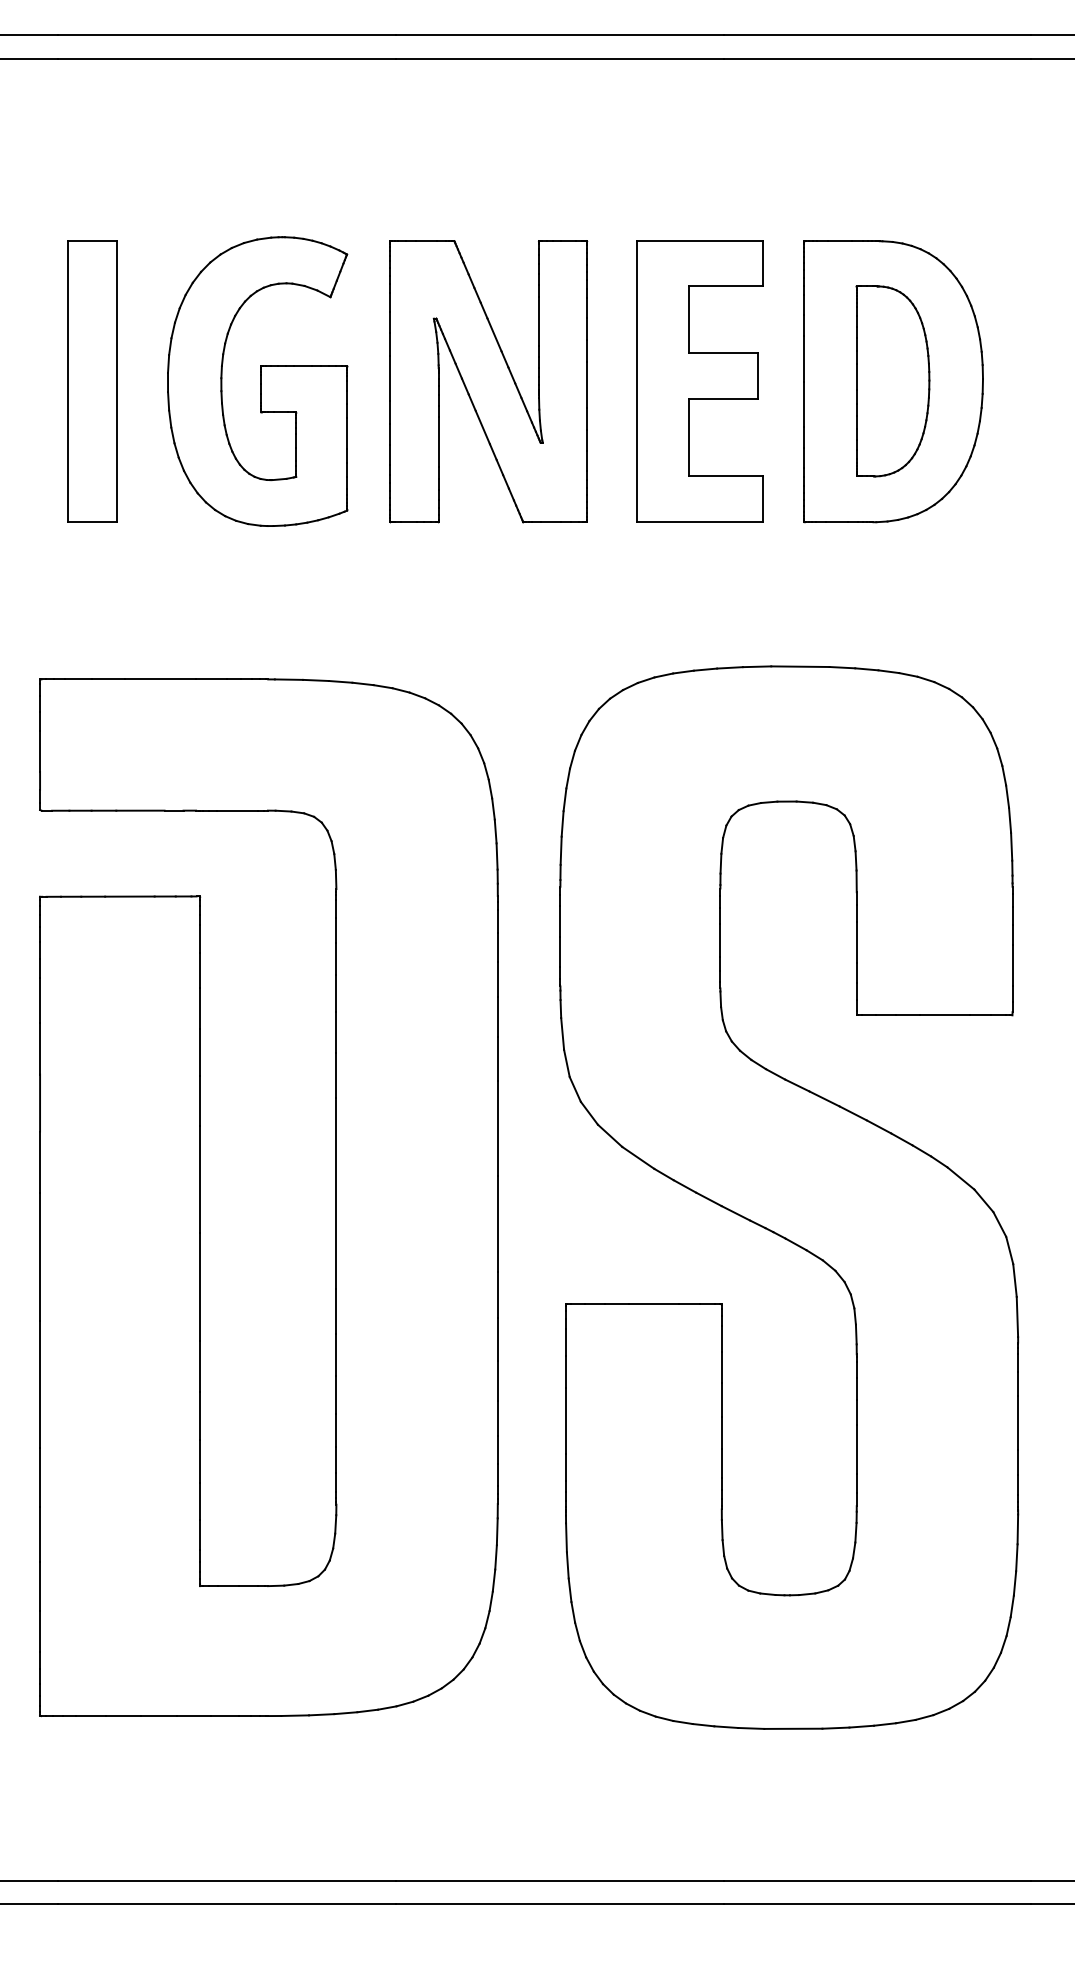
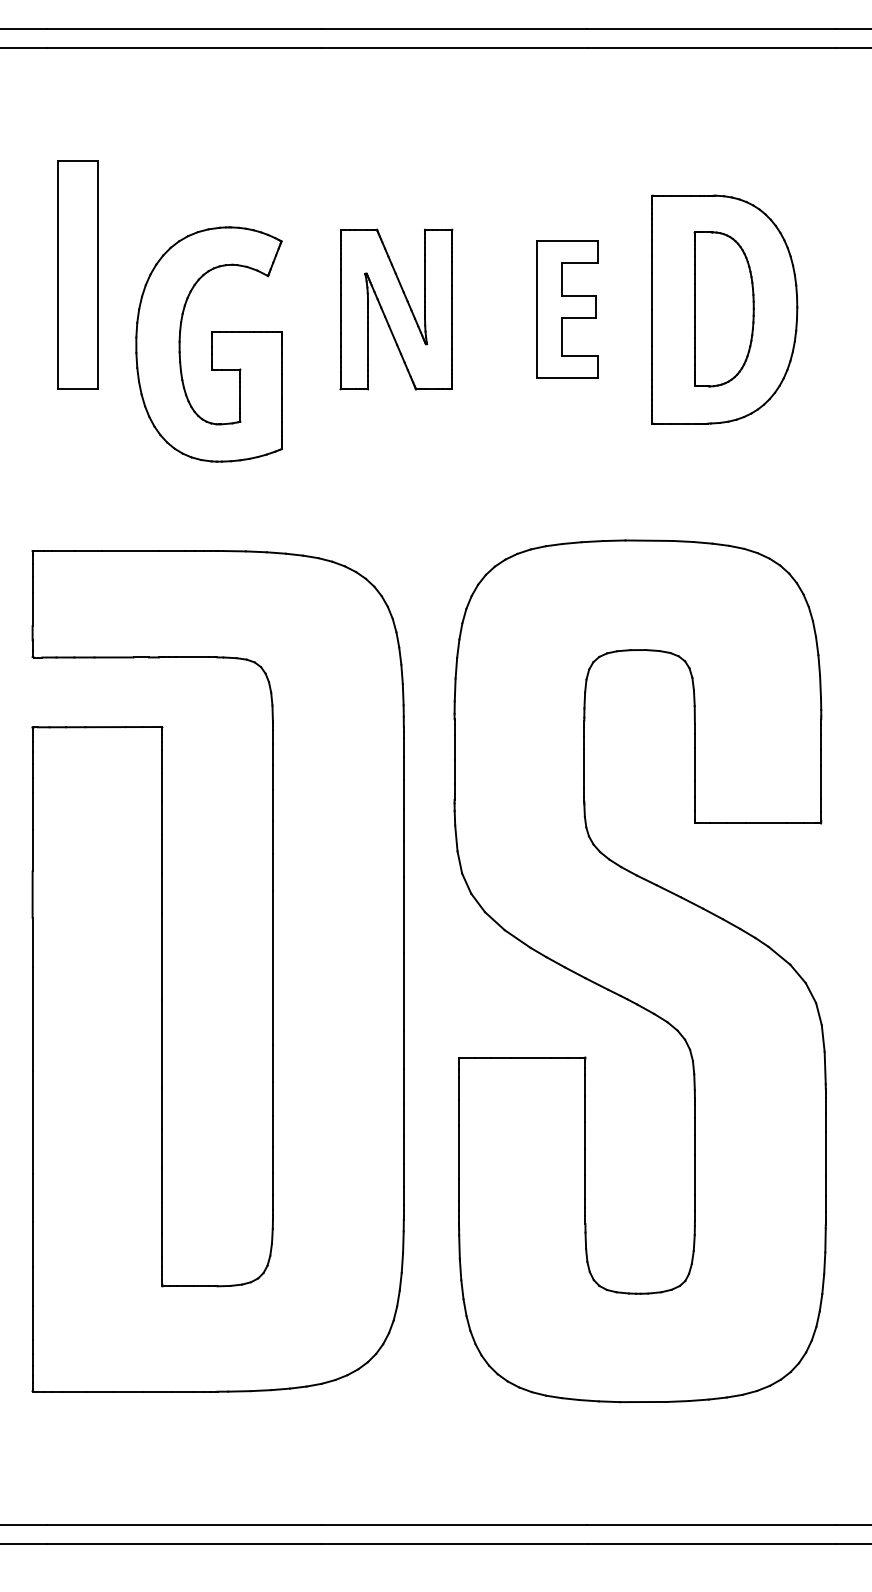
part: (91, 381) -> (77, 274), moved
part: (256, 381) -> (208, 344), moved
part: (488, 381) -> (396, 309), size x0.7
part: (699, 381) -> (567, 309), size x0.6

